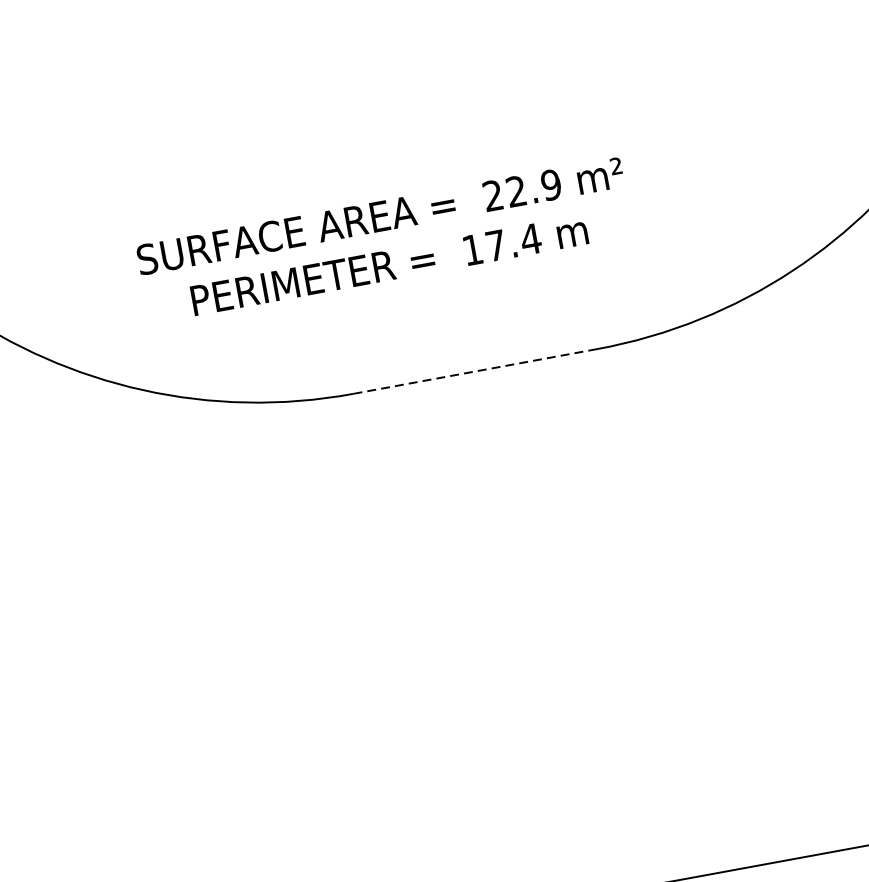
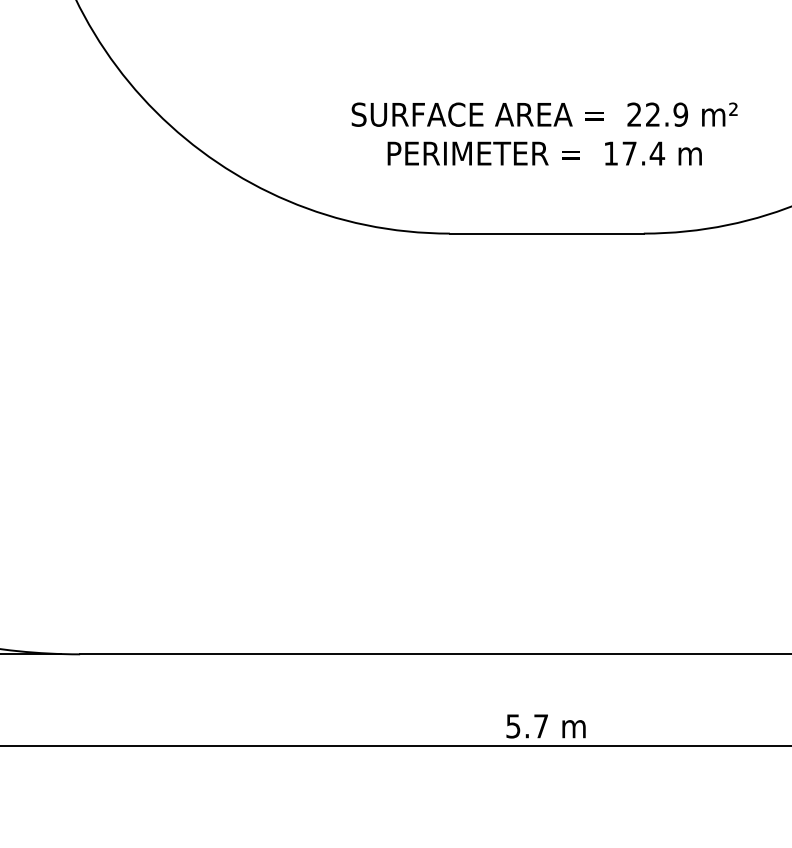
text: (384, 240) -> (544, 133), moved
line: (474, 371) -> (546, 233), dashed -> solid

